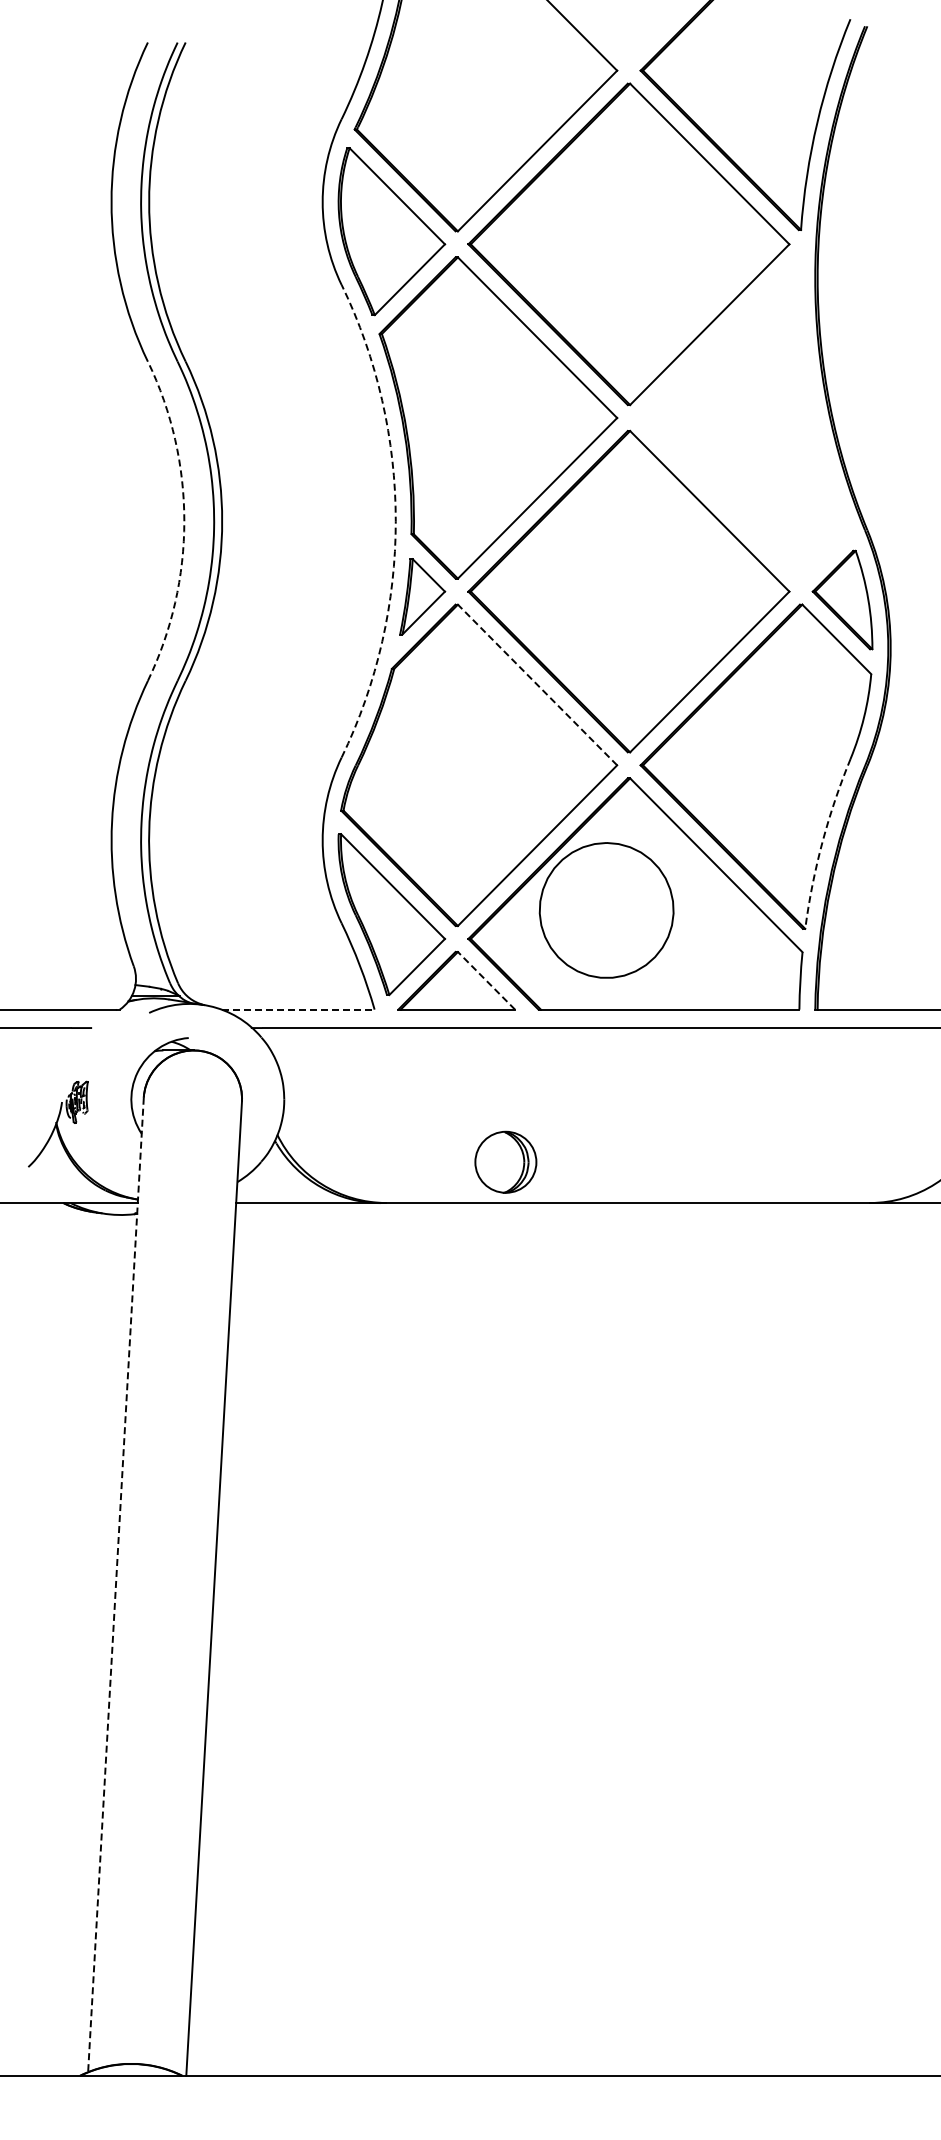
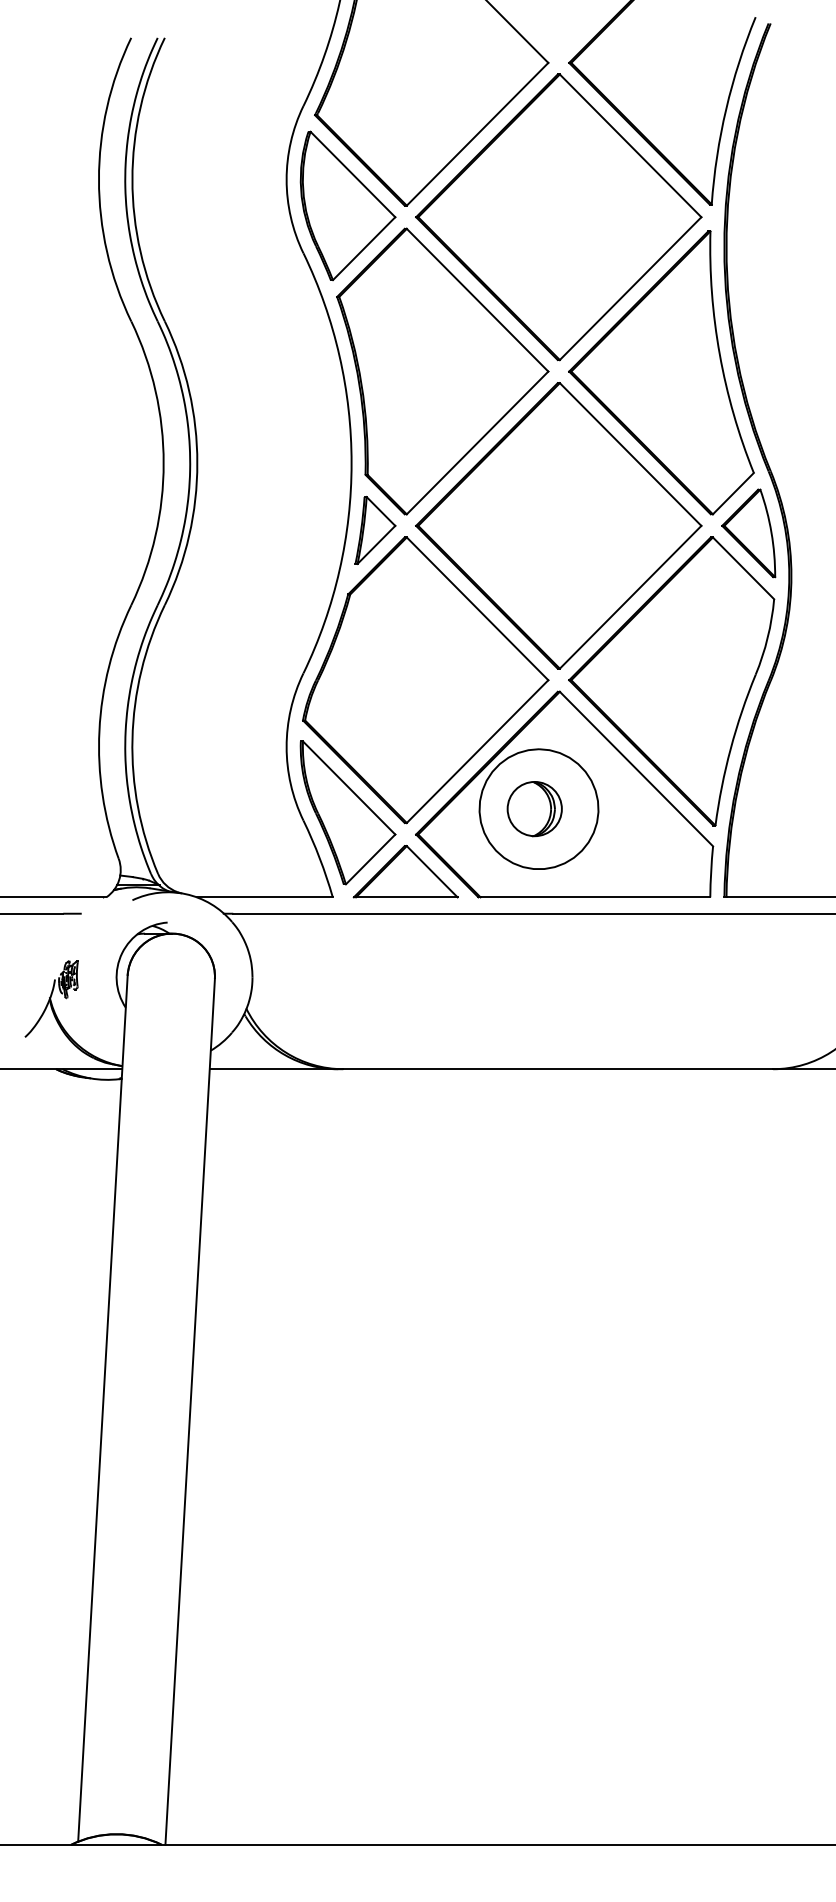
part: (744, 419) -> (661, 372), added
arc: (184, 521) -> (163, 463), dashed -> solid
arc: (395, 521) -> (351, 463), dashed -> solid
line: (537, 684) -> (477, 608), dashed -> solid
arc: (822, 842) -> (730, 748), dashed -> solid
line: (486, 980) -> (432, 871), dashed -> solid
line: (298, 1009) -> (265, 897), dashed -> solid
part: (505, 1161) -> (534, 808), moved
line: (115, 1585) -> (102, 1409), dashed -> solid

